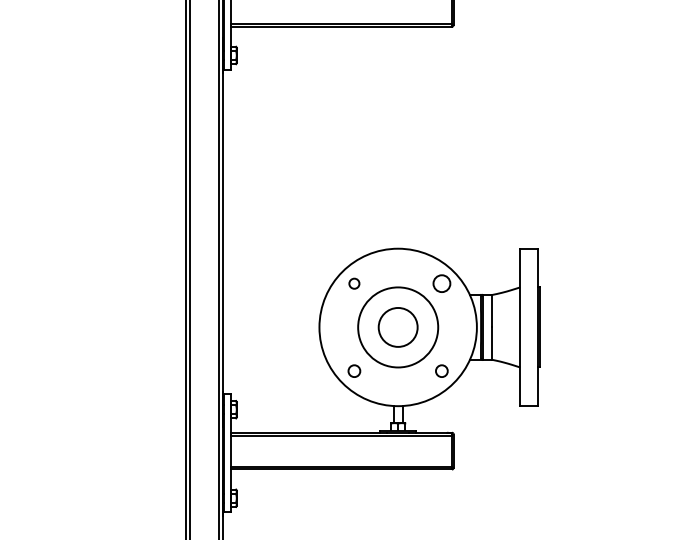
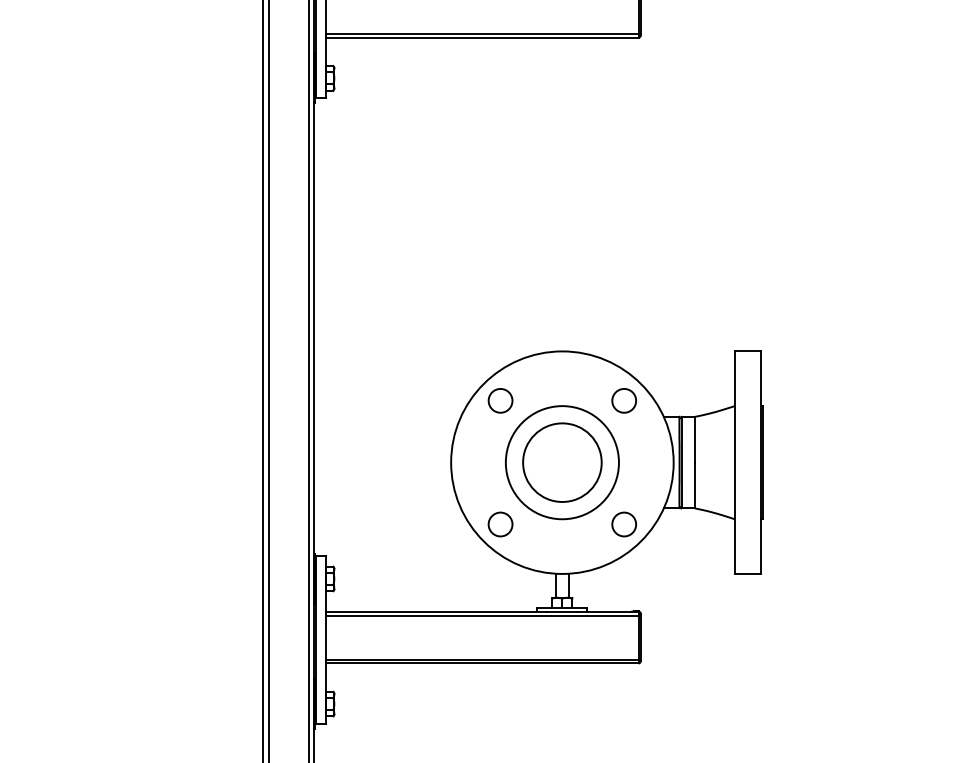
circle: (354, 283) -> (500, 400), size x1.67
circle: (398, 327) -> (562, 462), size x1.43
circle: (354, 371) -> (500, 524), size x1.43
circle: (441, 371) -> (623, 524), size x1.43

